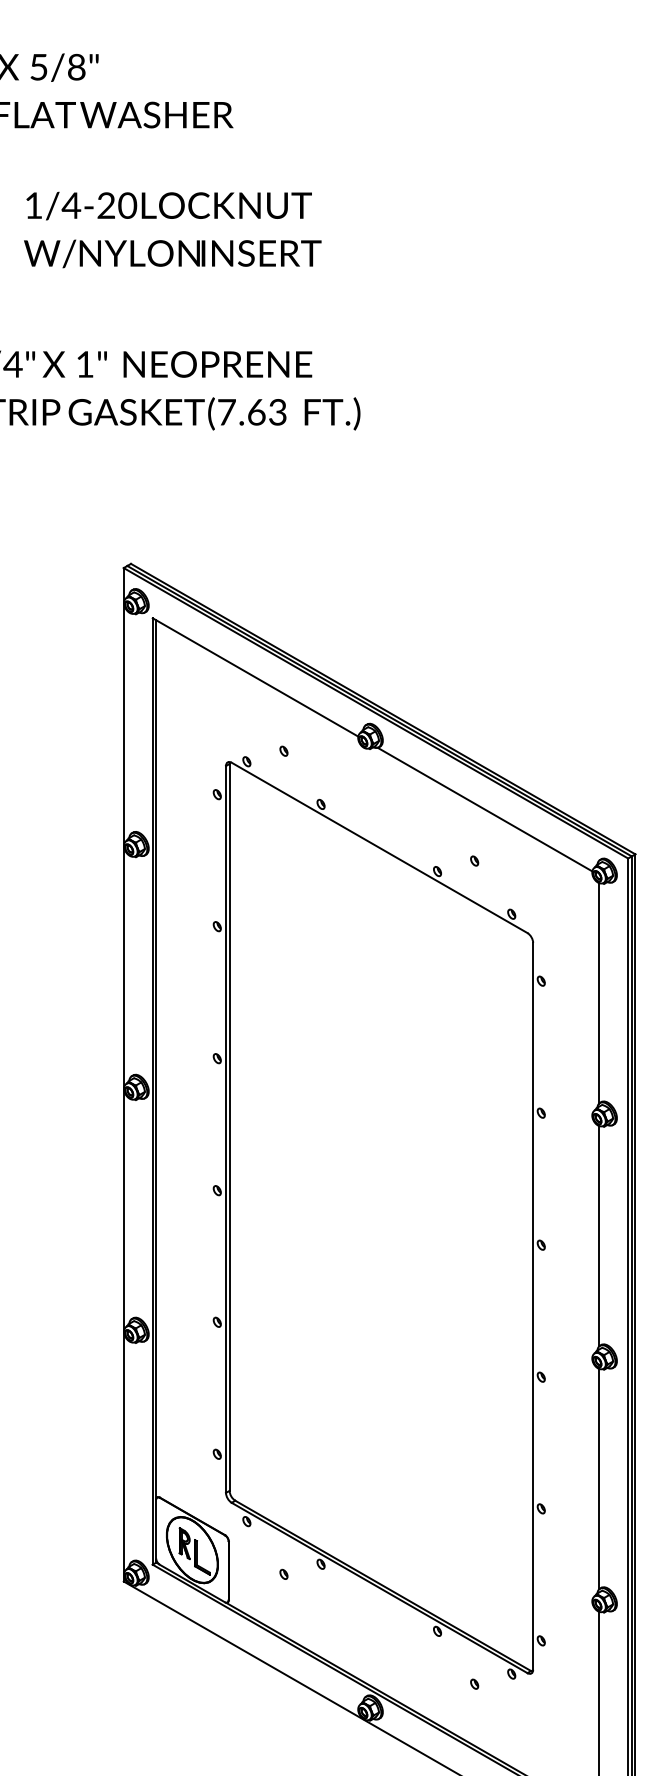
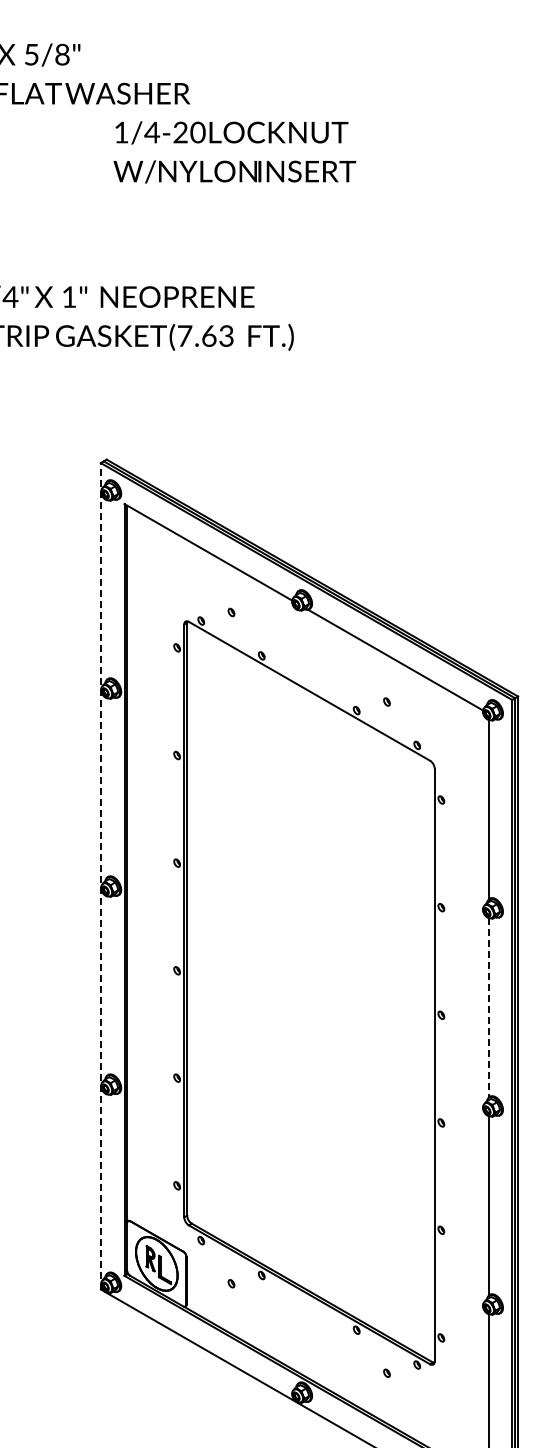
text: (172, 230) -> (234, 152), moved
line: (123, 1073) -> (100, 875), solid -> dashed
line: (599, 1235) -> (488, 1007), solid -> dashed

